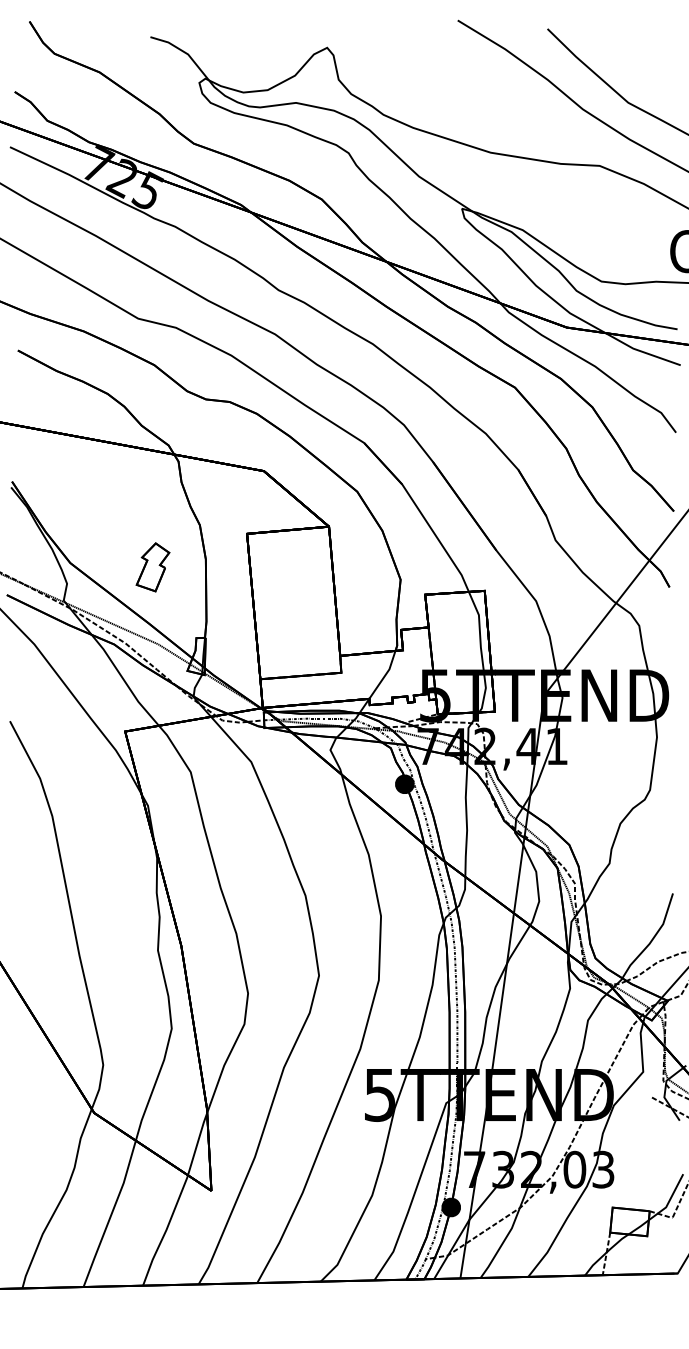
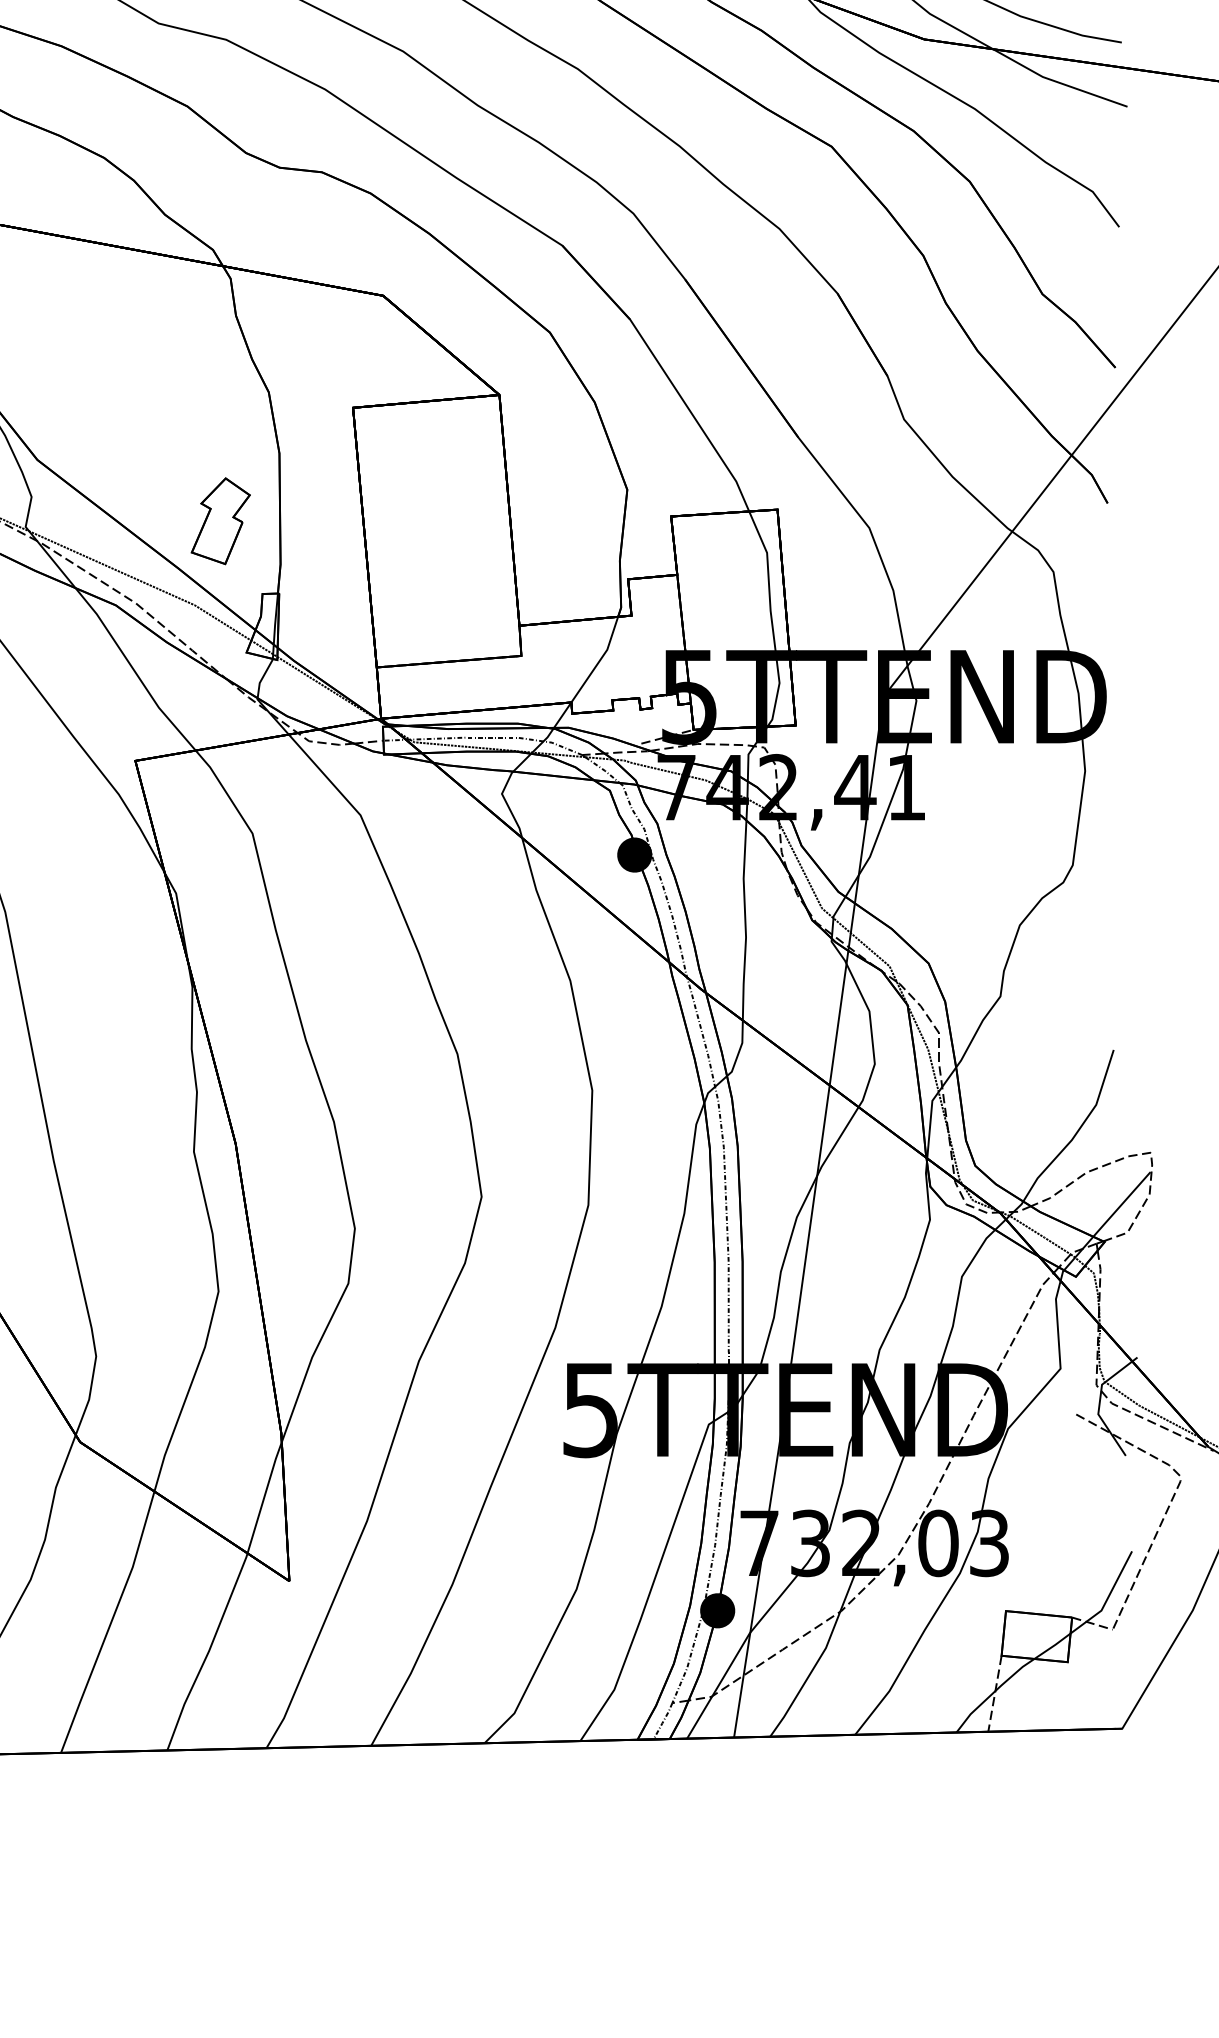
part: (152, 567) -> (219, 521), moved

